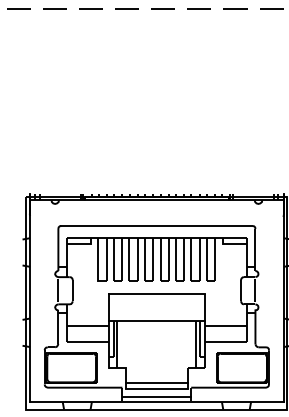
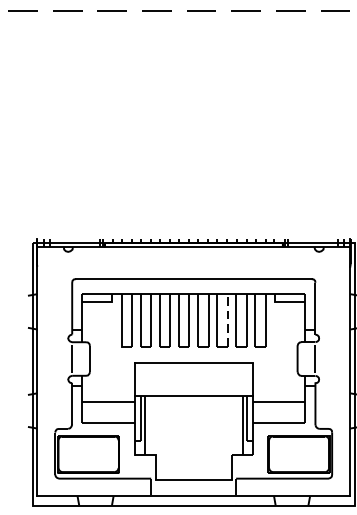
line: (184, 259) -> (227, 320), solid -> dashed
line: (156, 382) -> (193, 472), removed
line: (156, 397) -> (193, 490), removed

